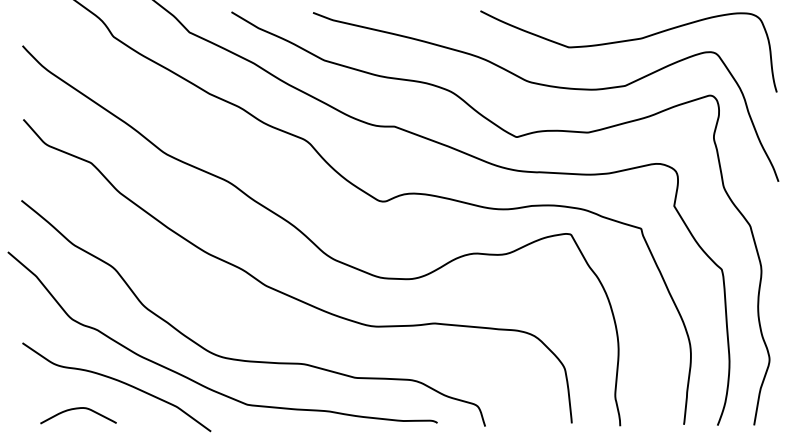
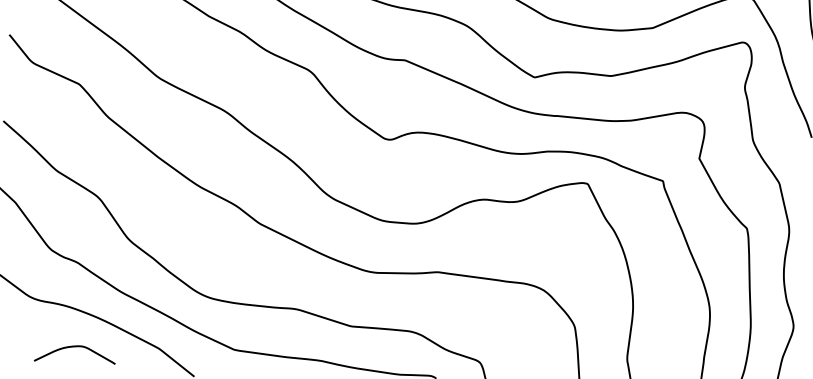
curve: (78, 409) -> (75, 347), moved

